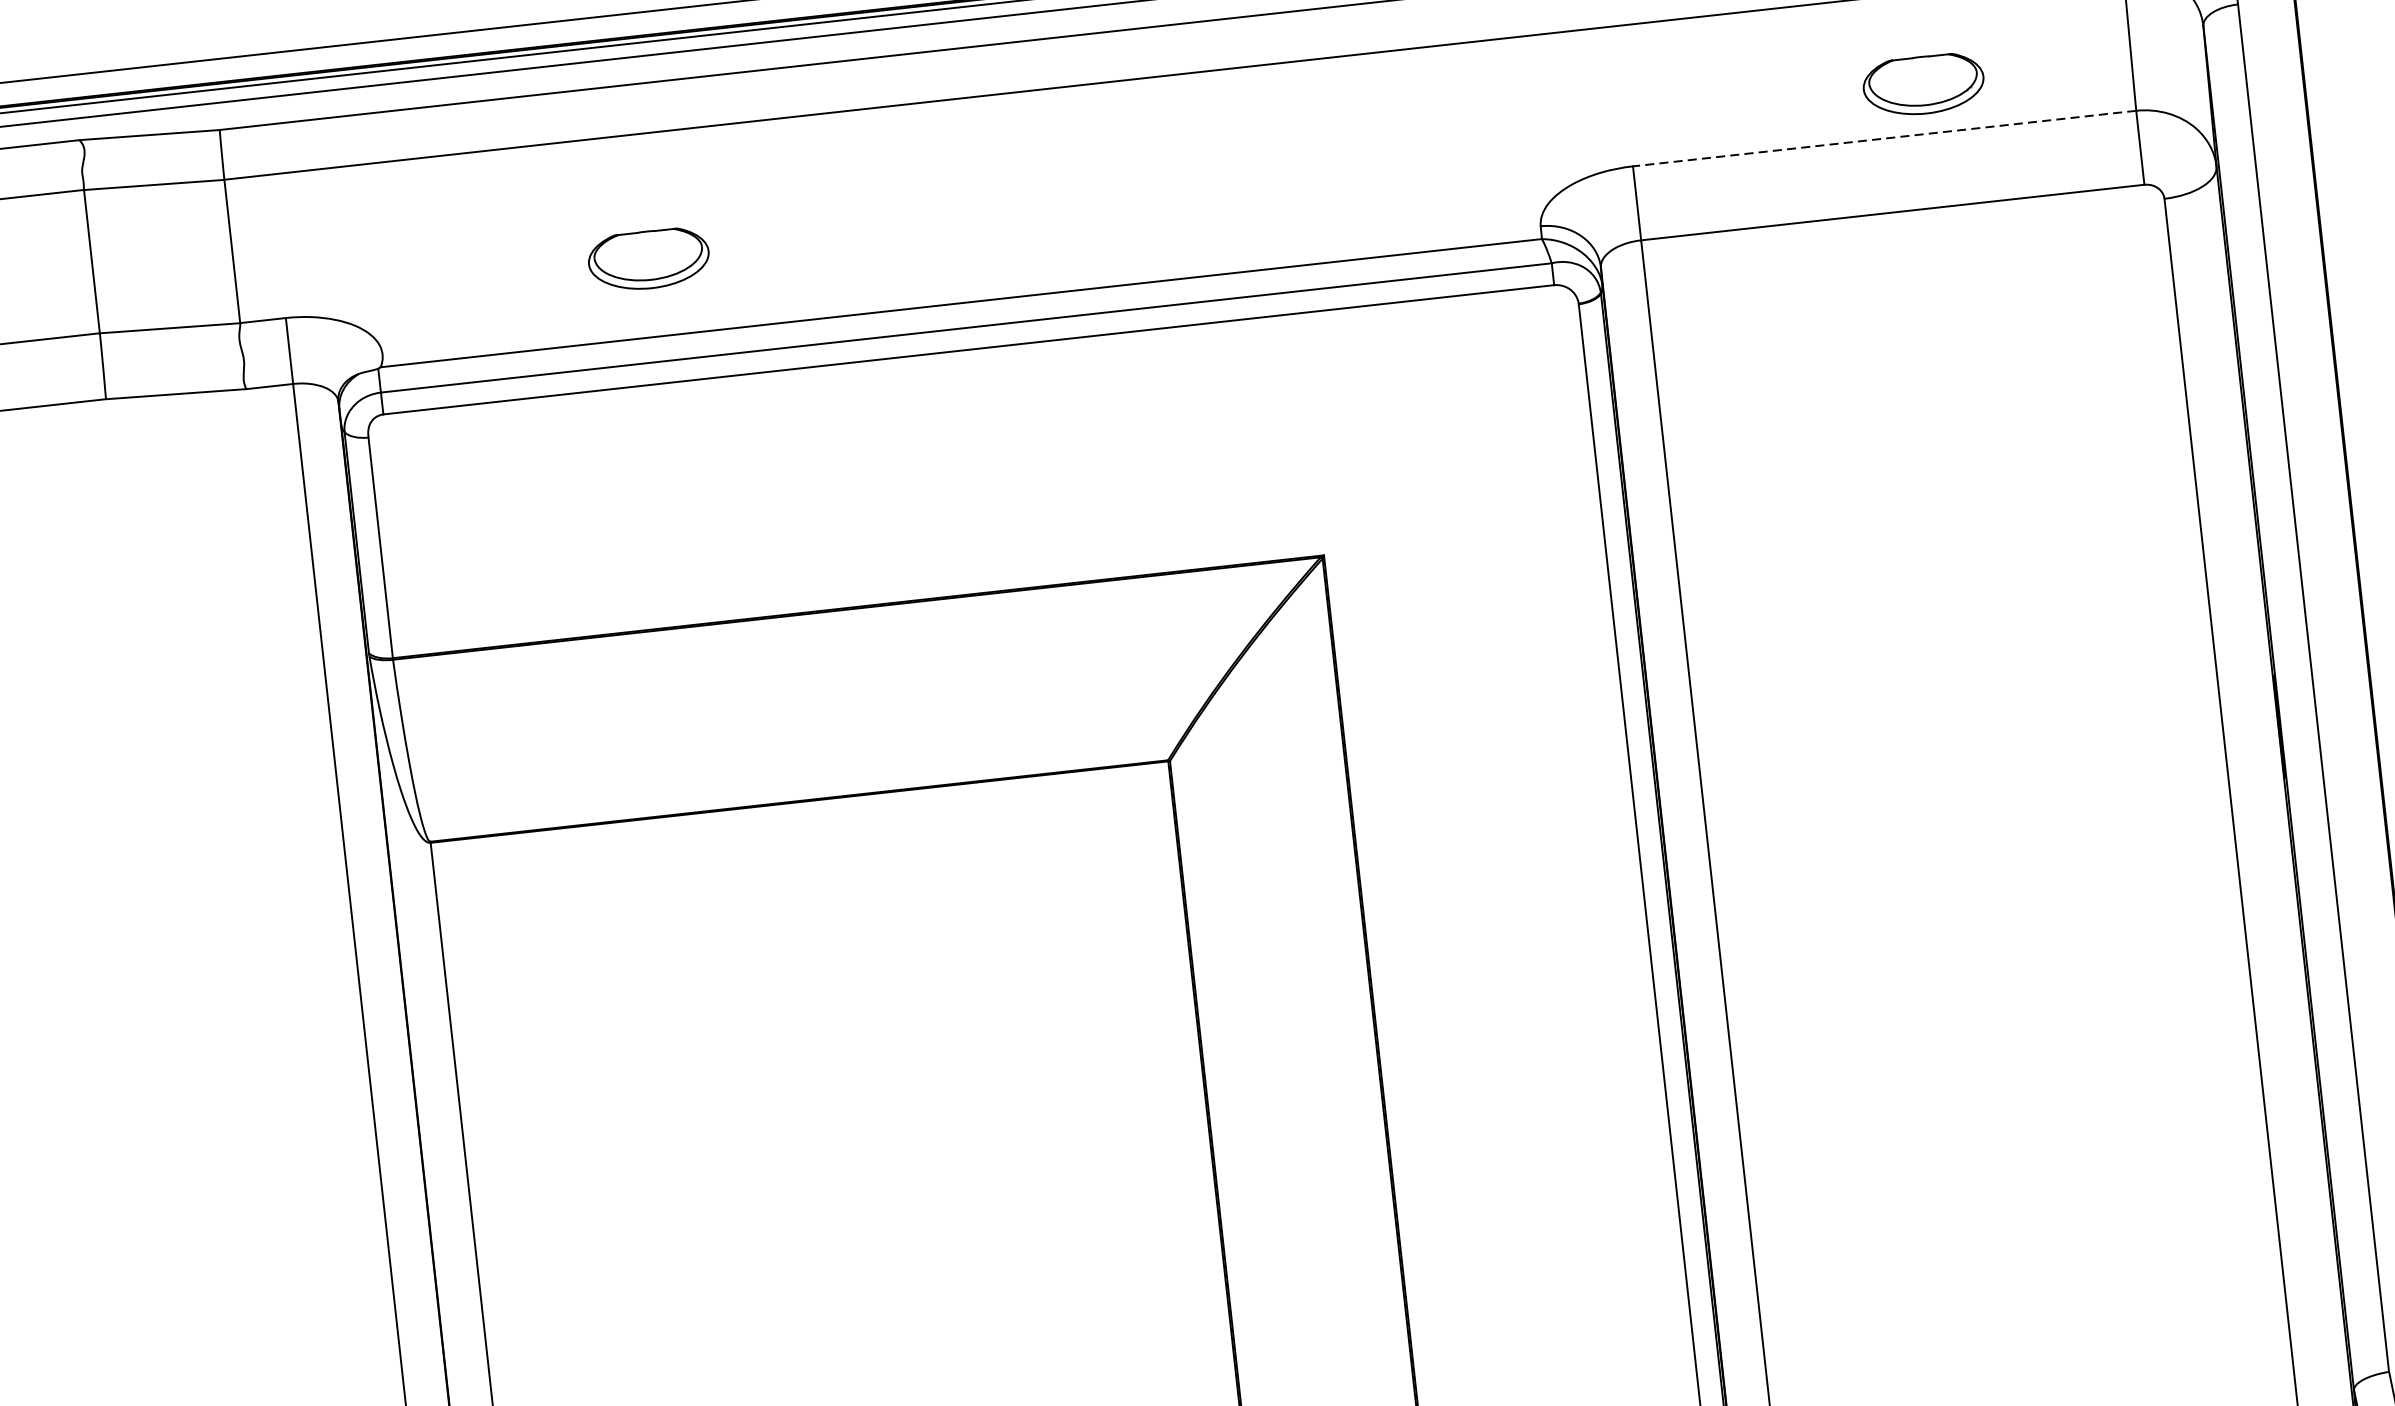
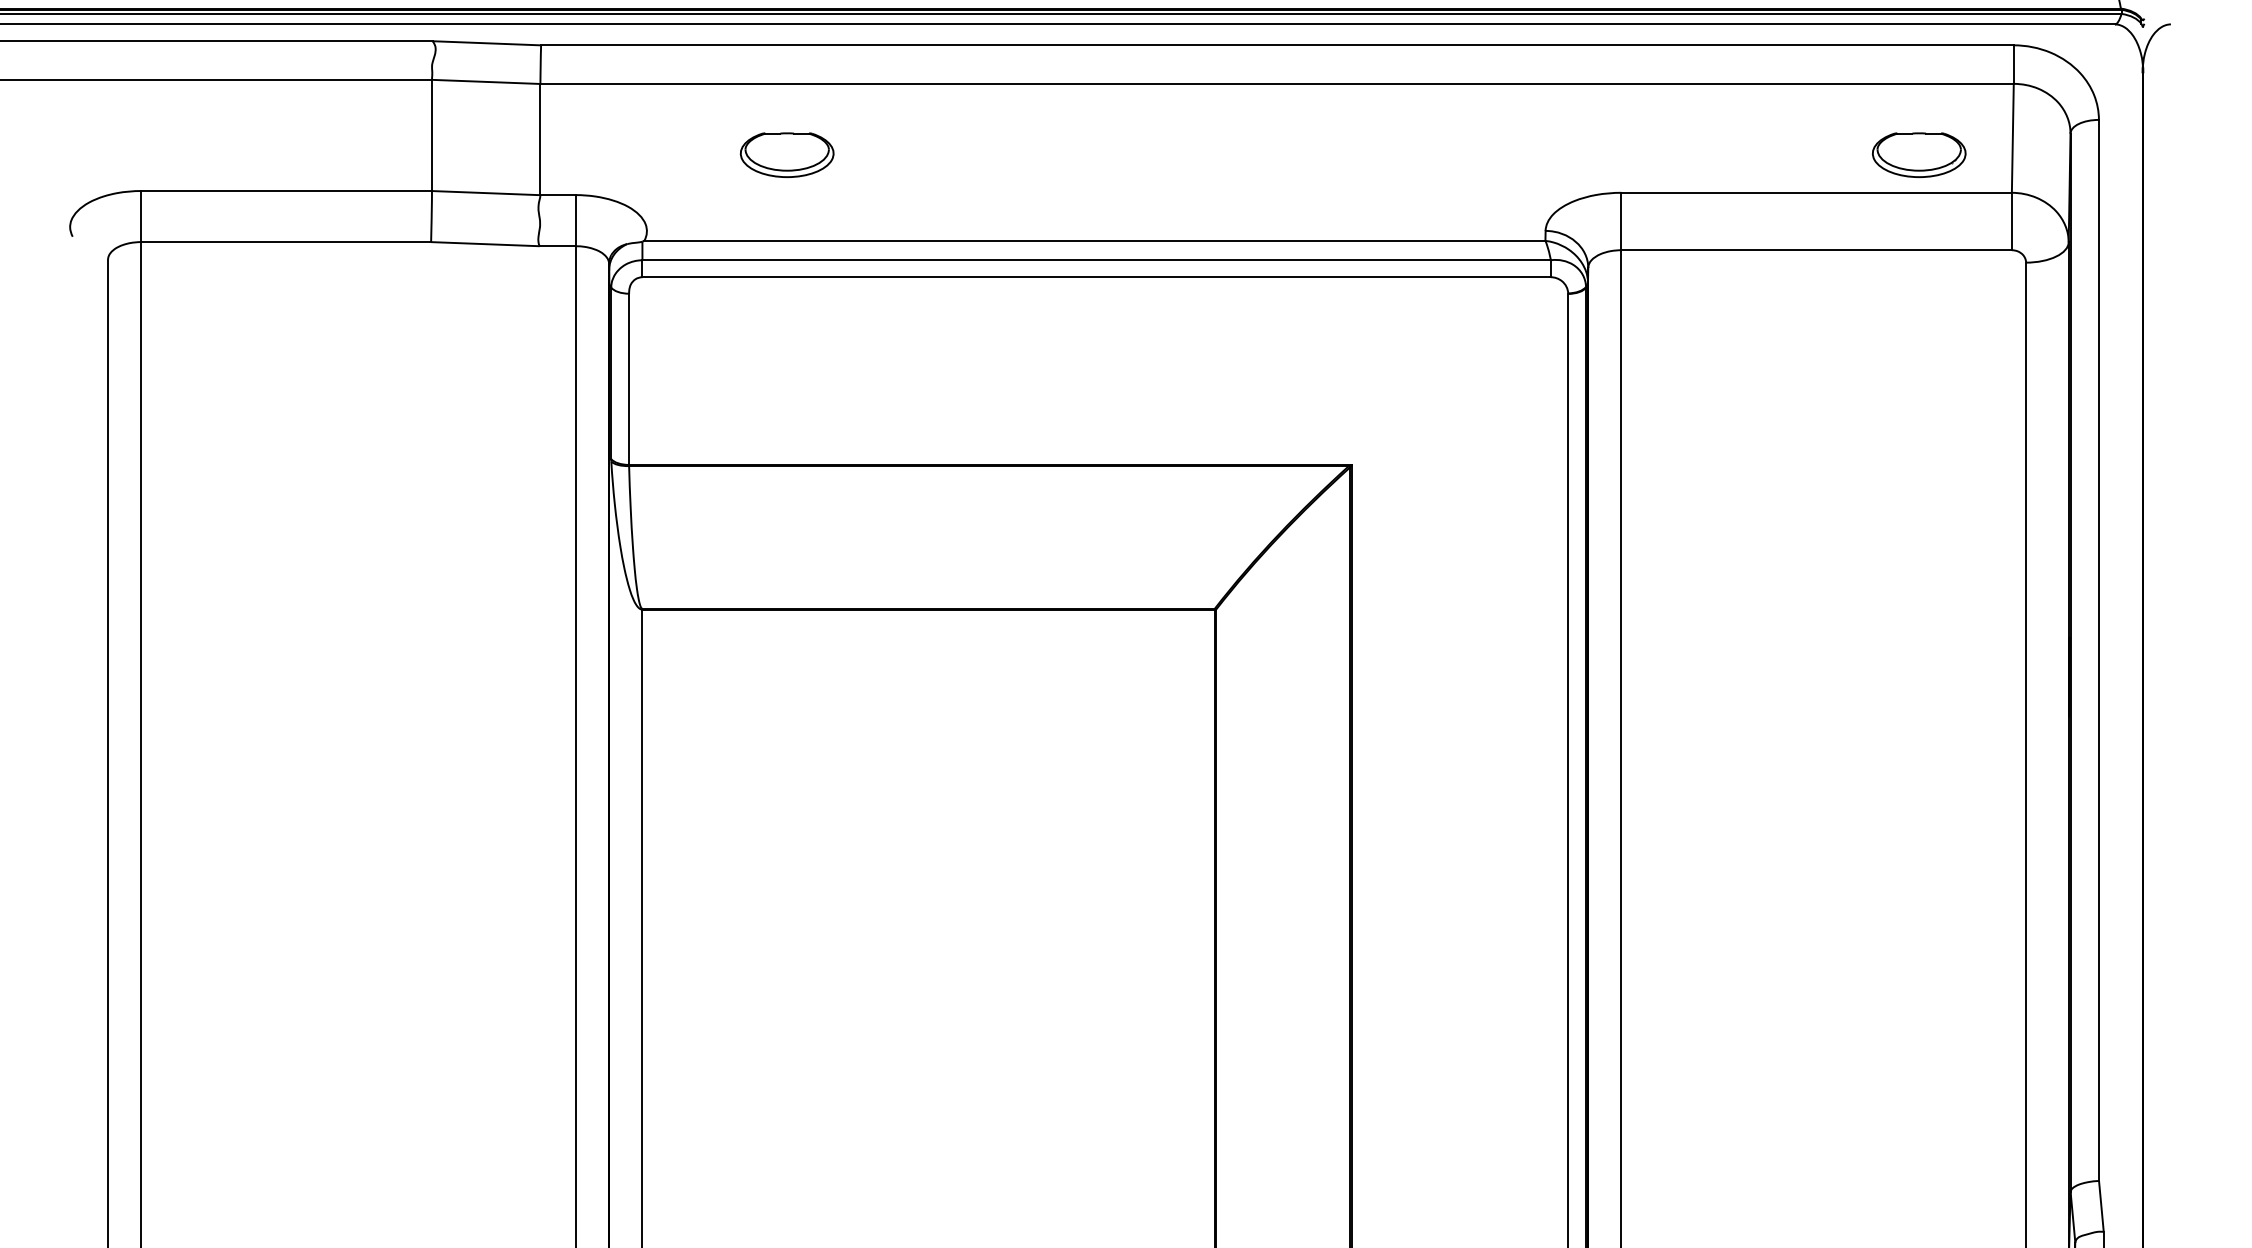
part: (1922, 84) -> (1918, 154), moved
line: (1884, 138) -> (1816, 192), dashed -> solid
part: (648, 259) -> (786, 154), moved

